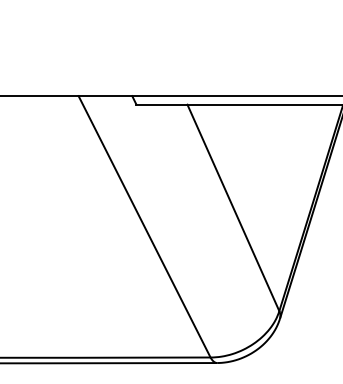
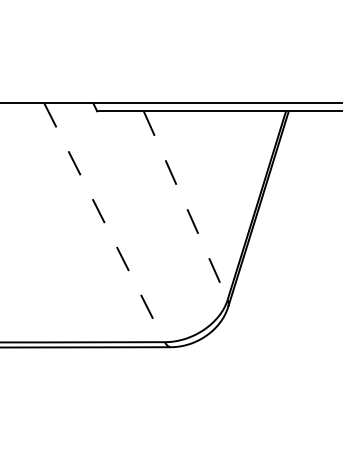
line: (233, 208) -> (185, 206), solid -> dashed
line: (144, 226) -> (104, 222), solid -> dashed

